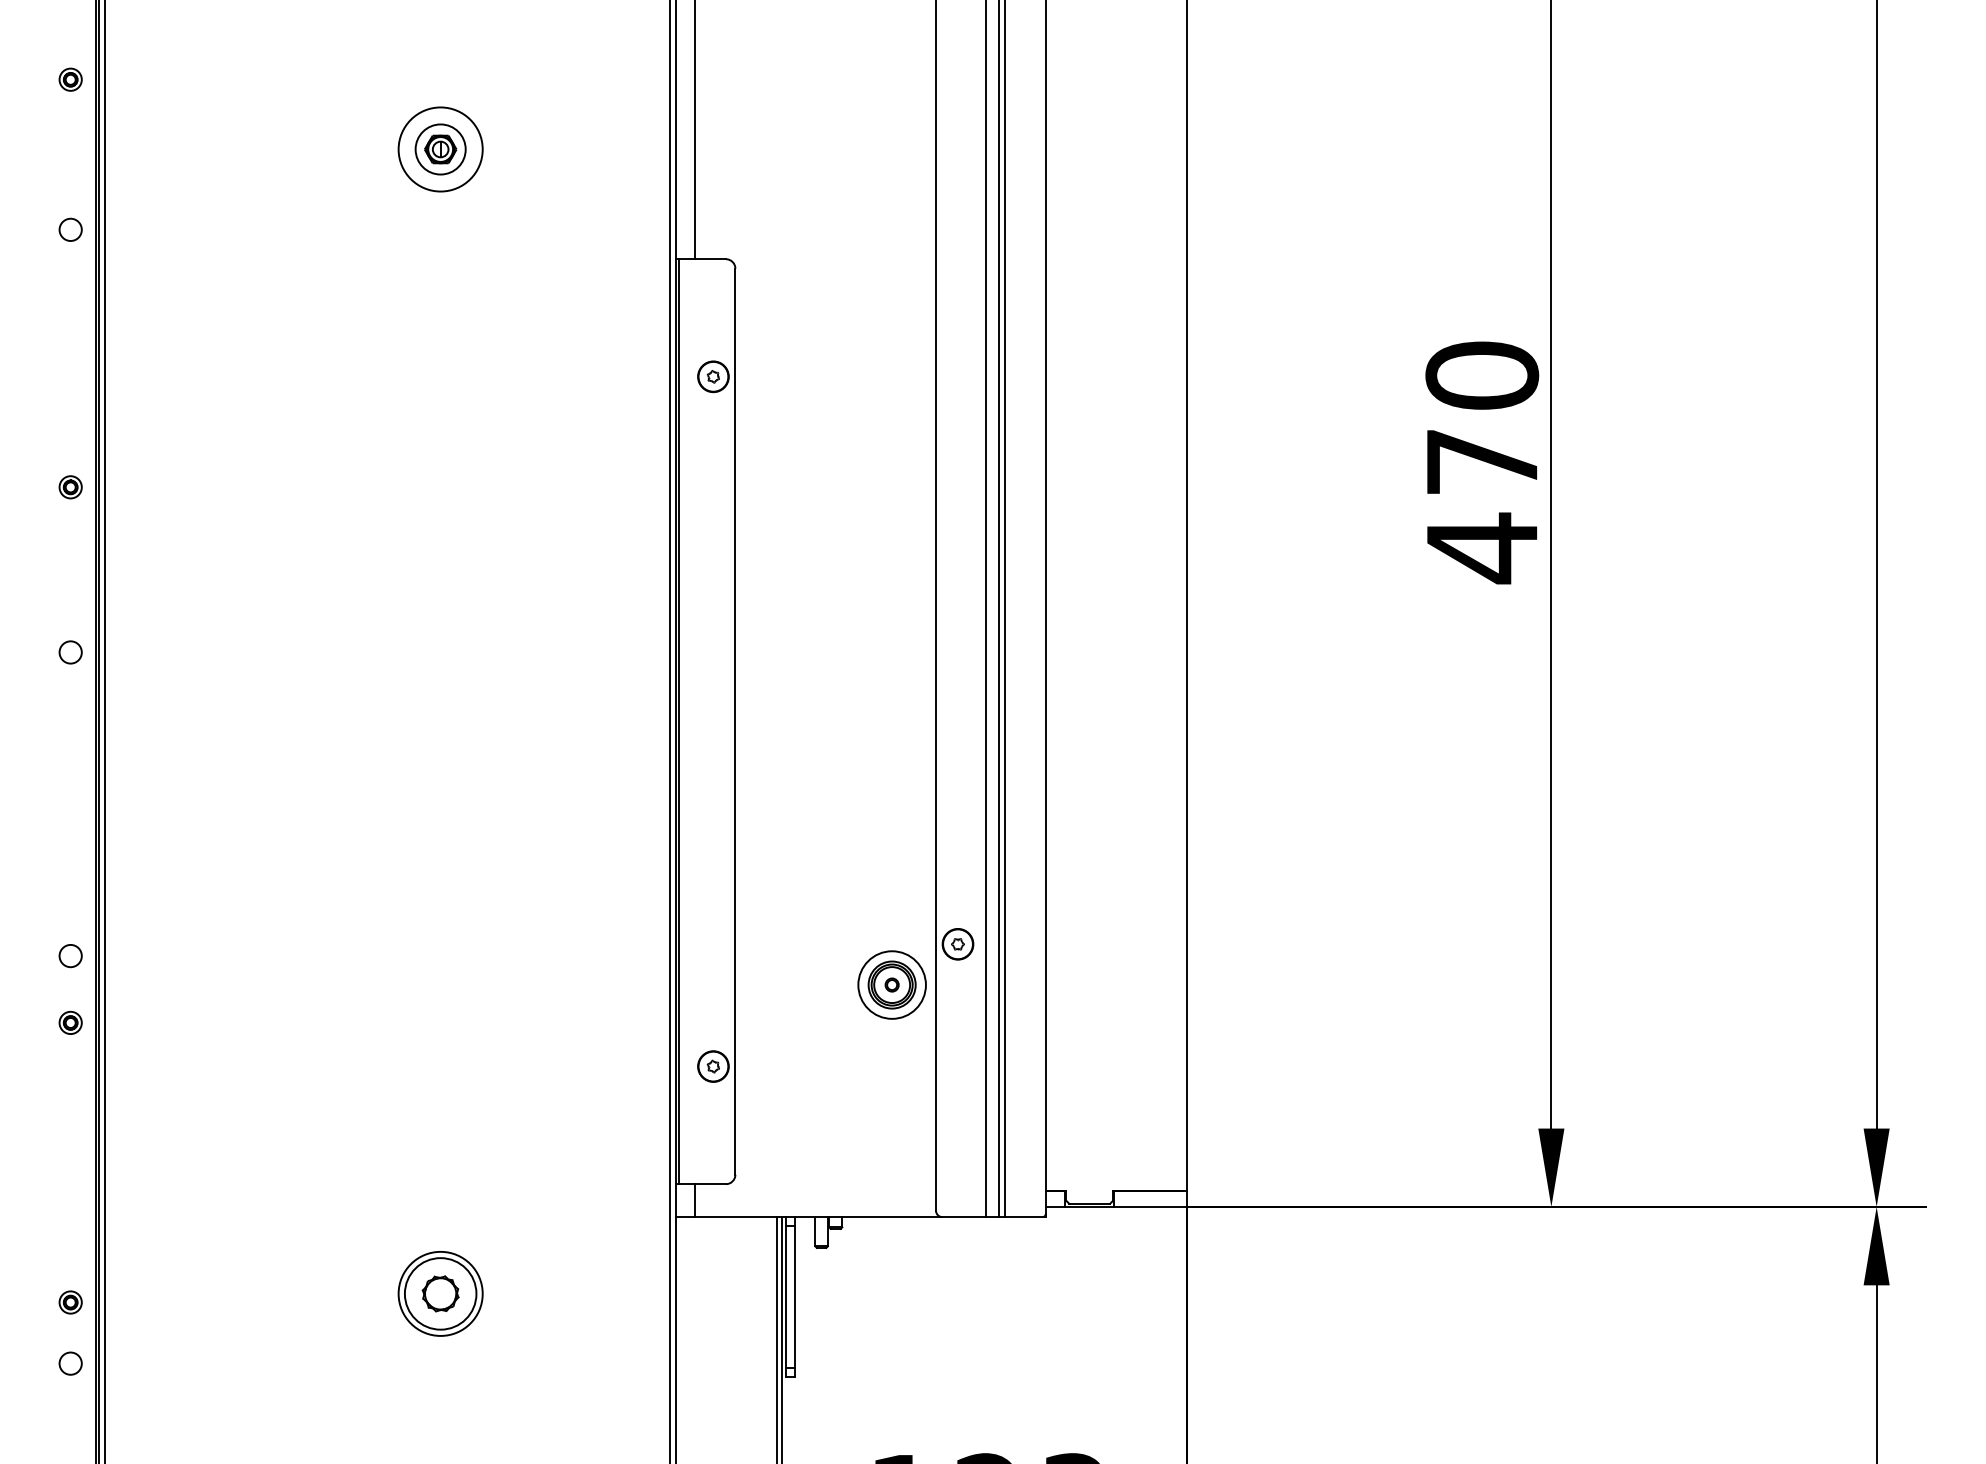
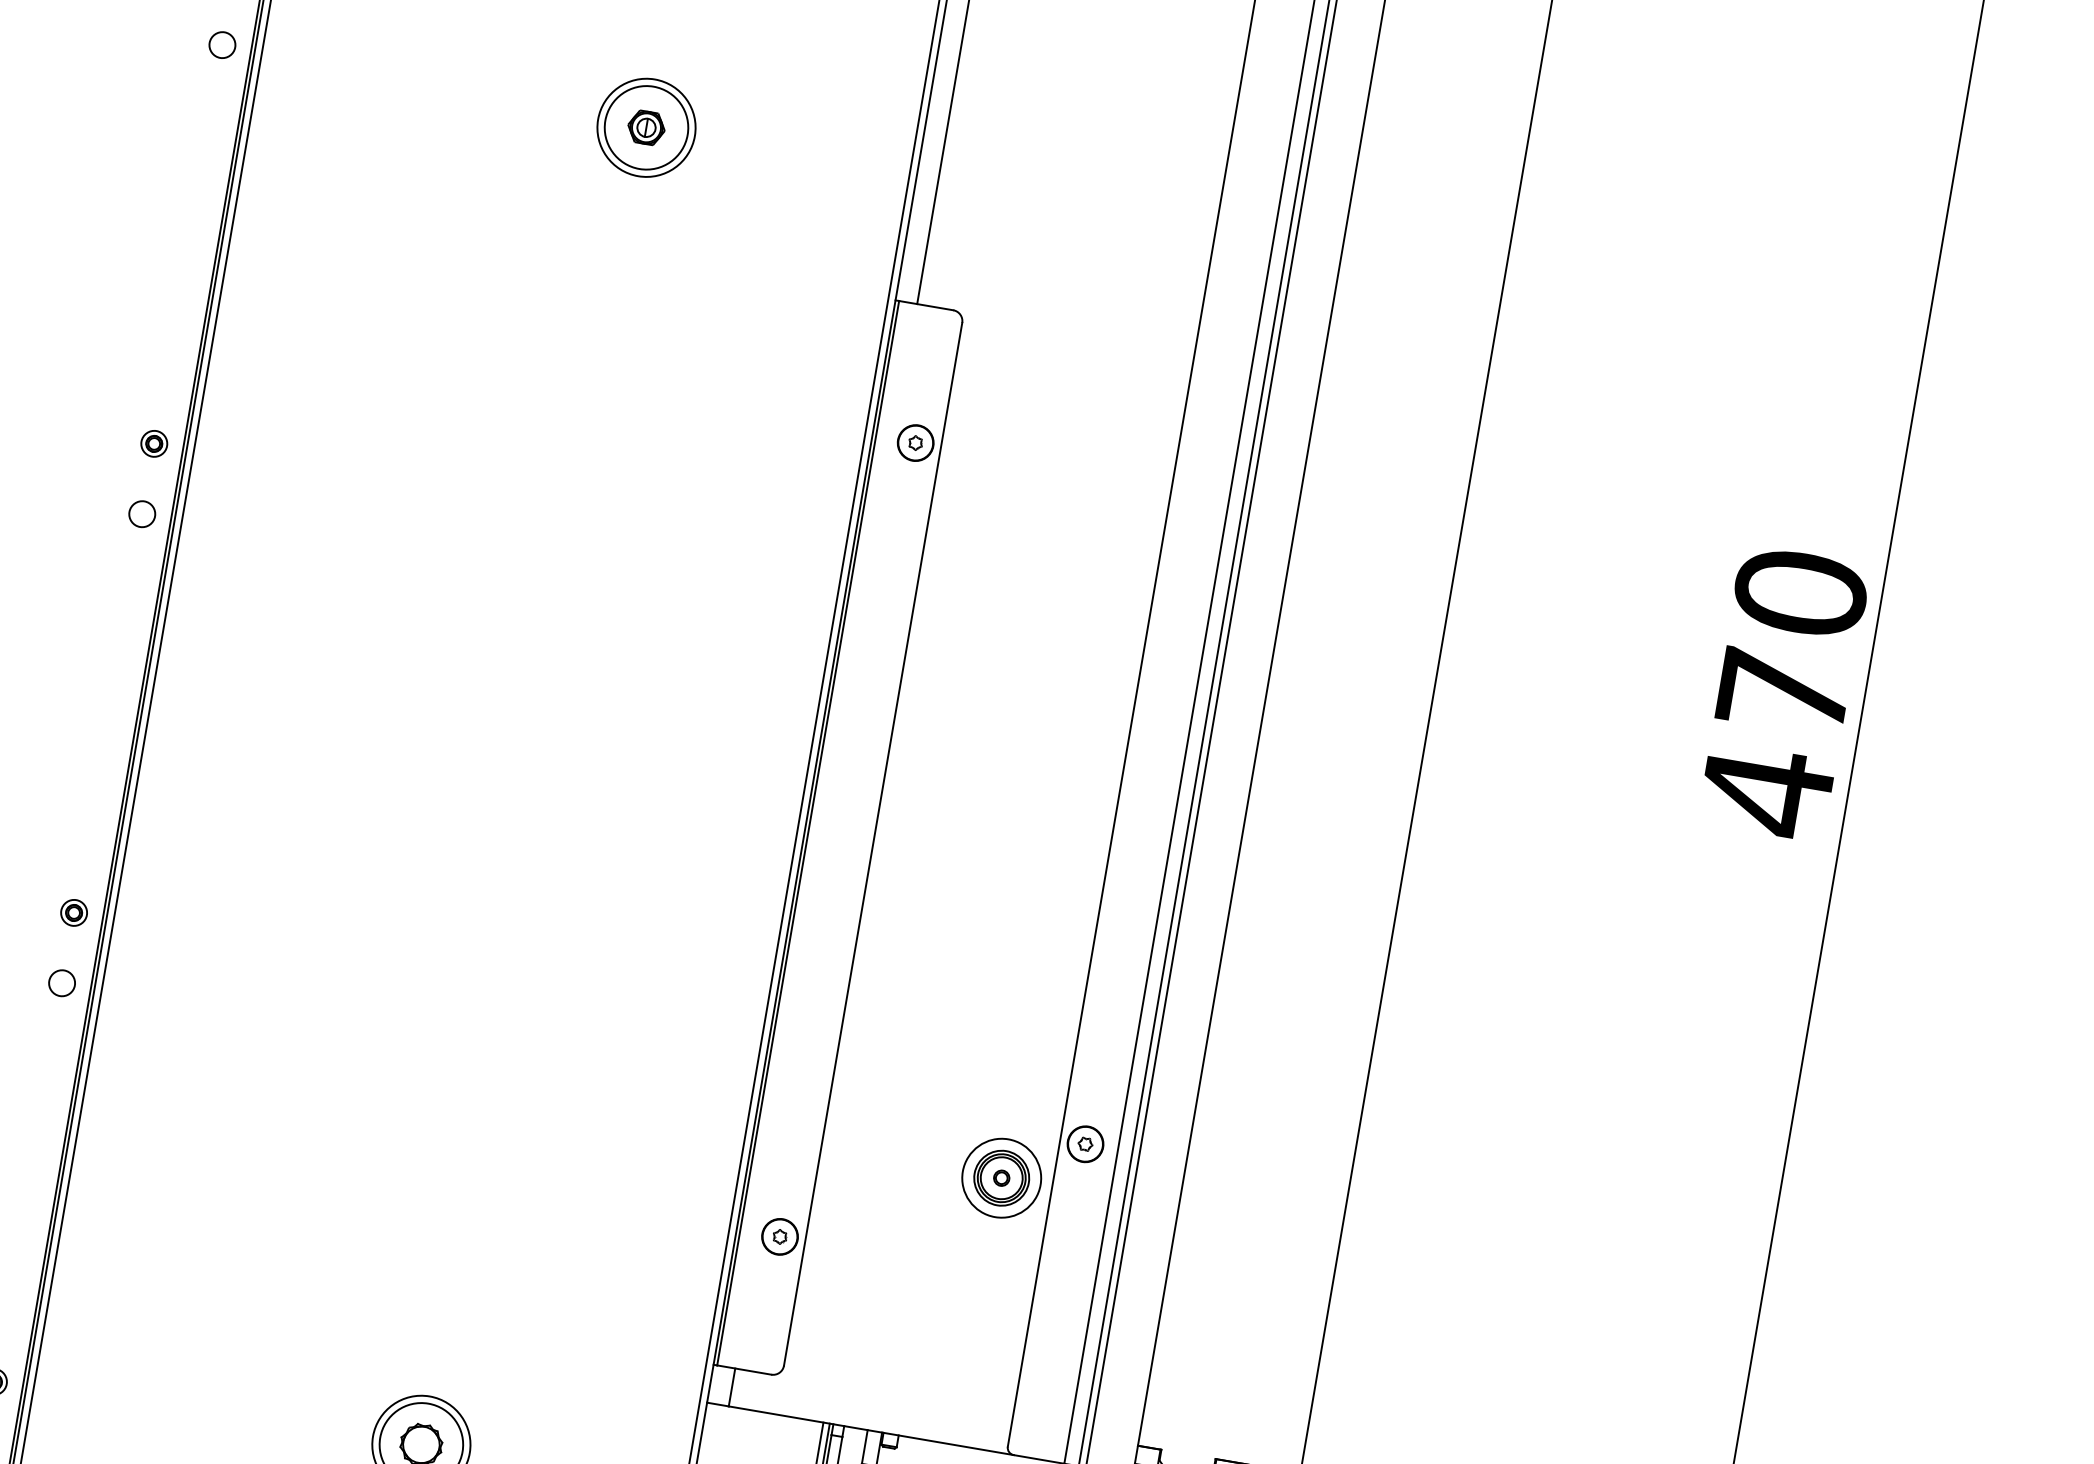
circle: (440, 149) -> (646, 127), size x1.43
circle: (70, 229) -> (222, 44), moved
circle: (70, 652) -> (142, 514), moved
part: (70, 1022) -> (73, 912), moved

